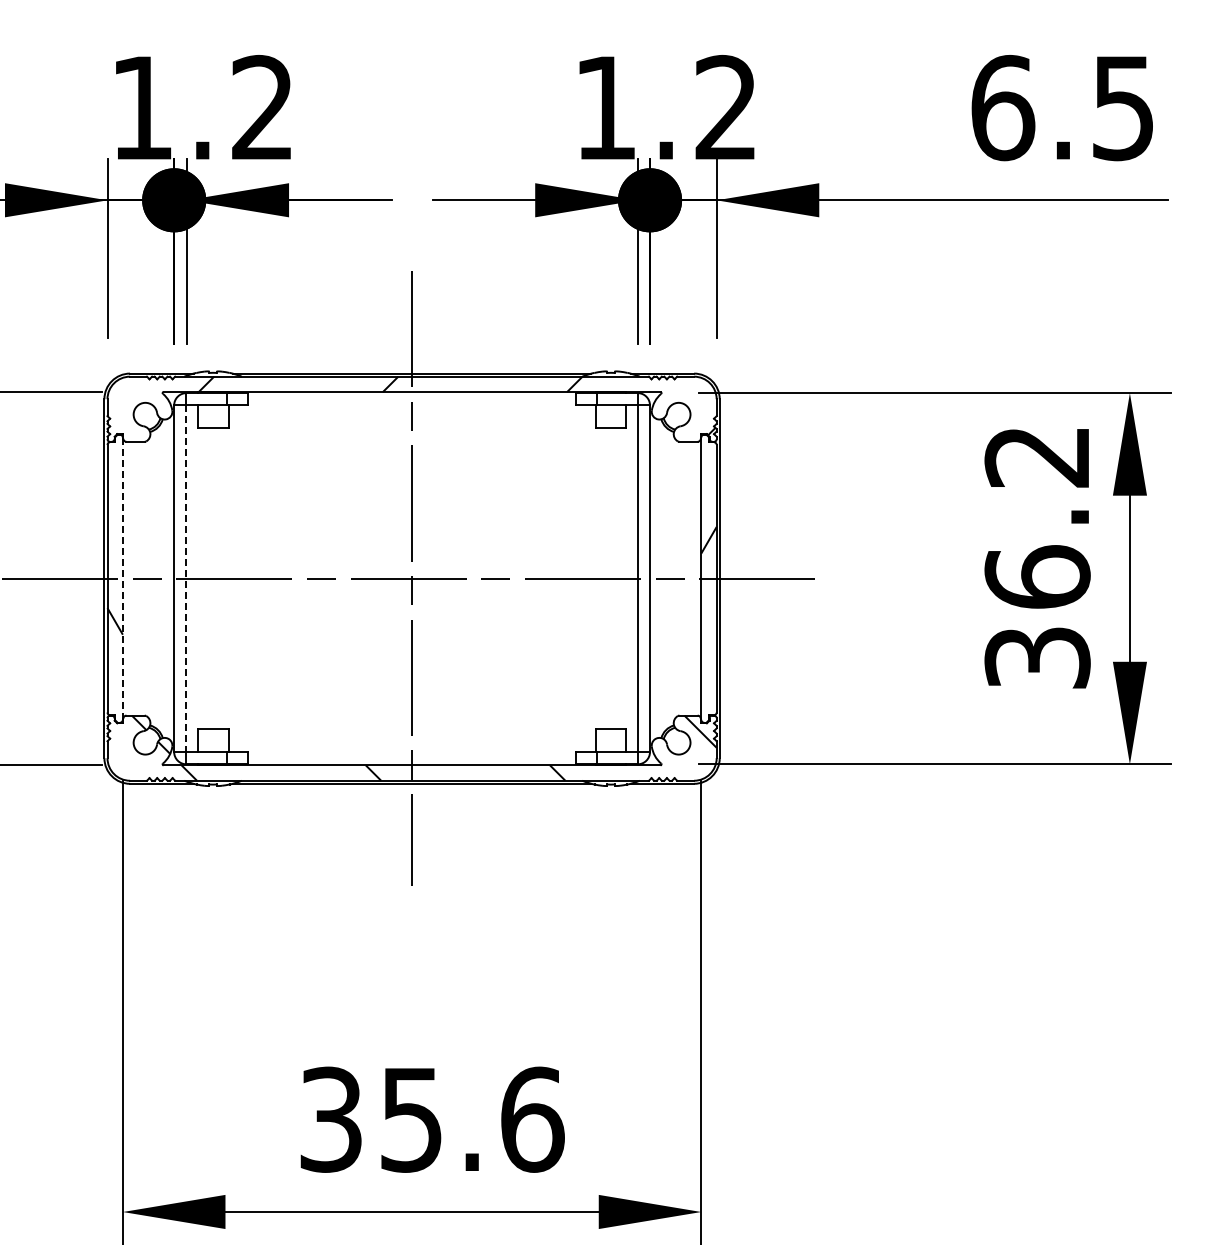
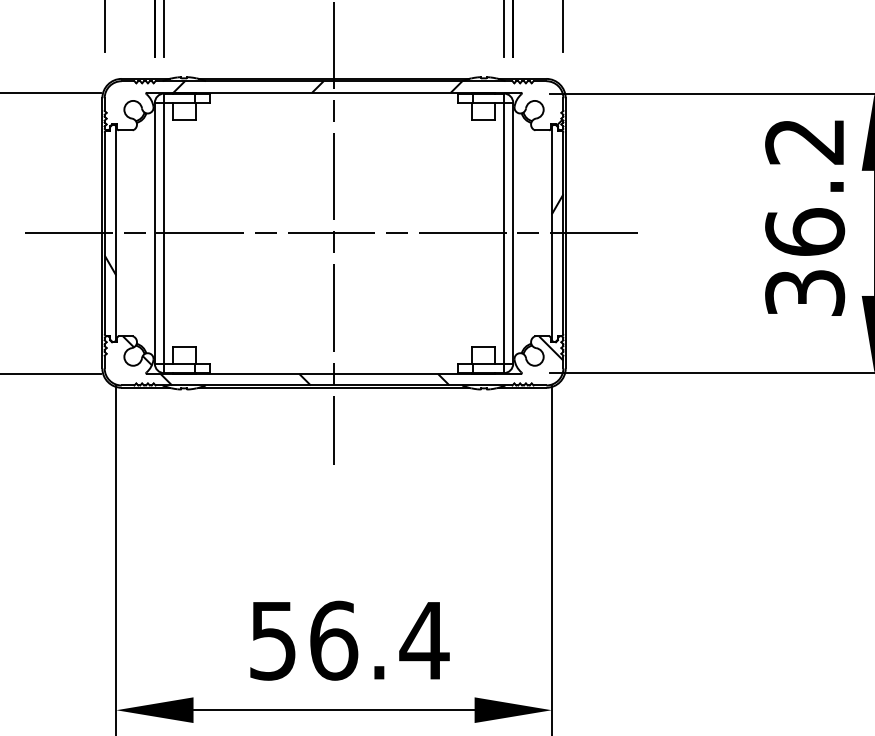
line: (122, 578) -> (115, 233), dashed -> solid
line: (186, 579) -> (164, 233), dashed -> solid
text: (432, 1119) -> (349, 640), 35.6 -> 56.4

